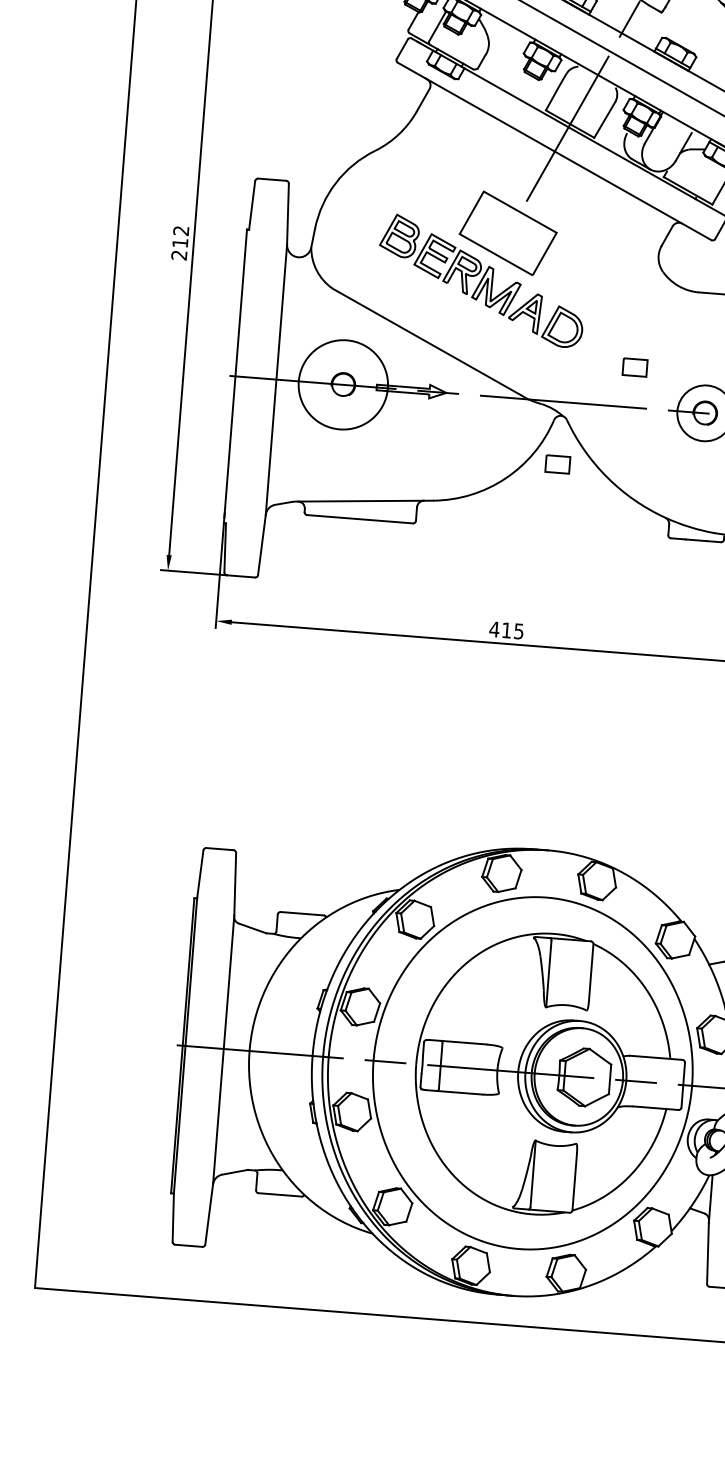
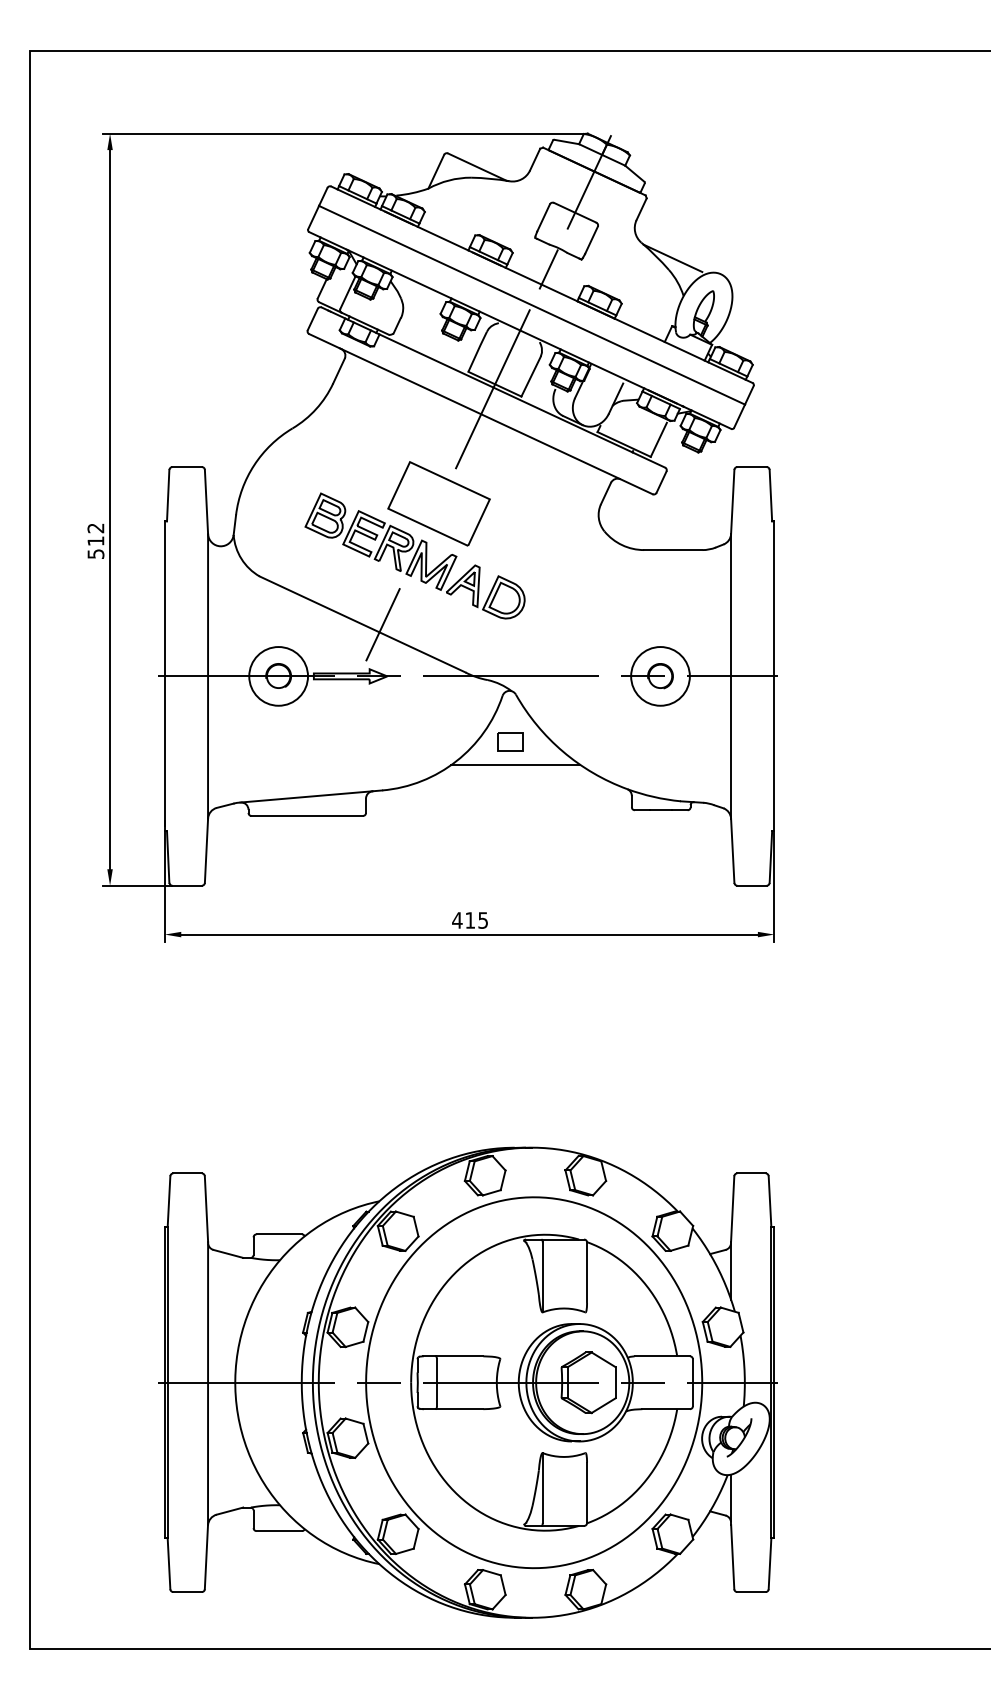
text: (178, 254) -> (95, 553), 212 -> 512
line: (446, 343) -> (383, 624), added
part: (635, 366) -> (583, 633), removed
circle: (343, 384) -> (278, 676), size x0.62
line: (561, 486) -> (515, 764), added

